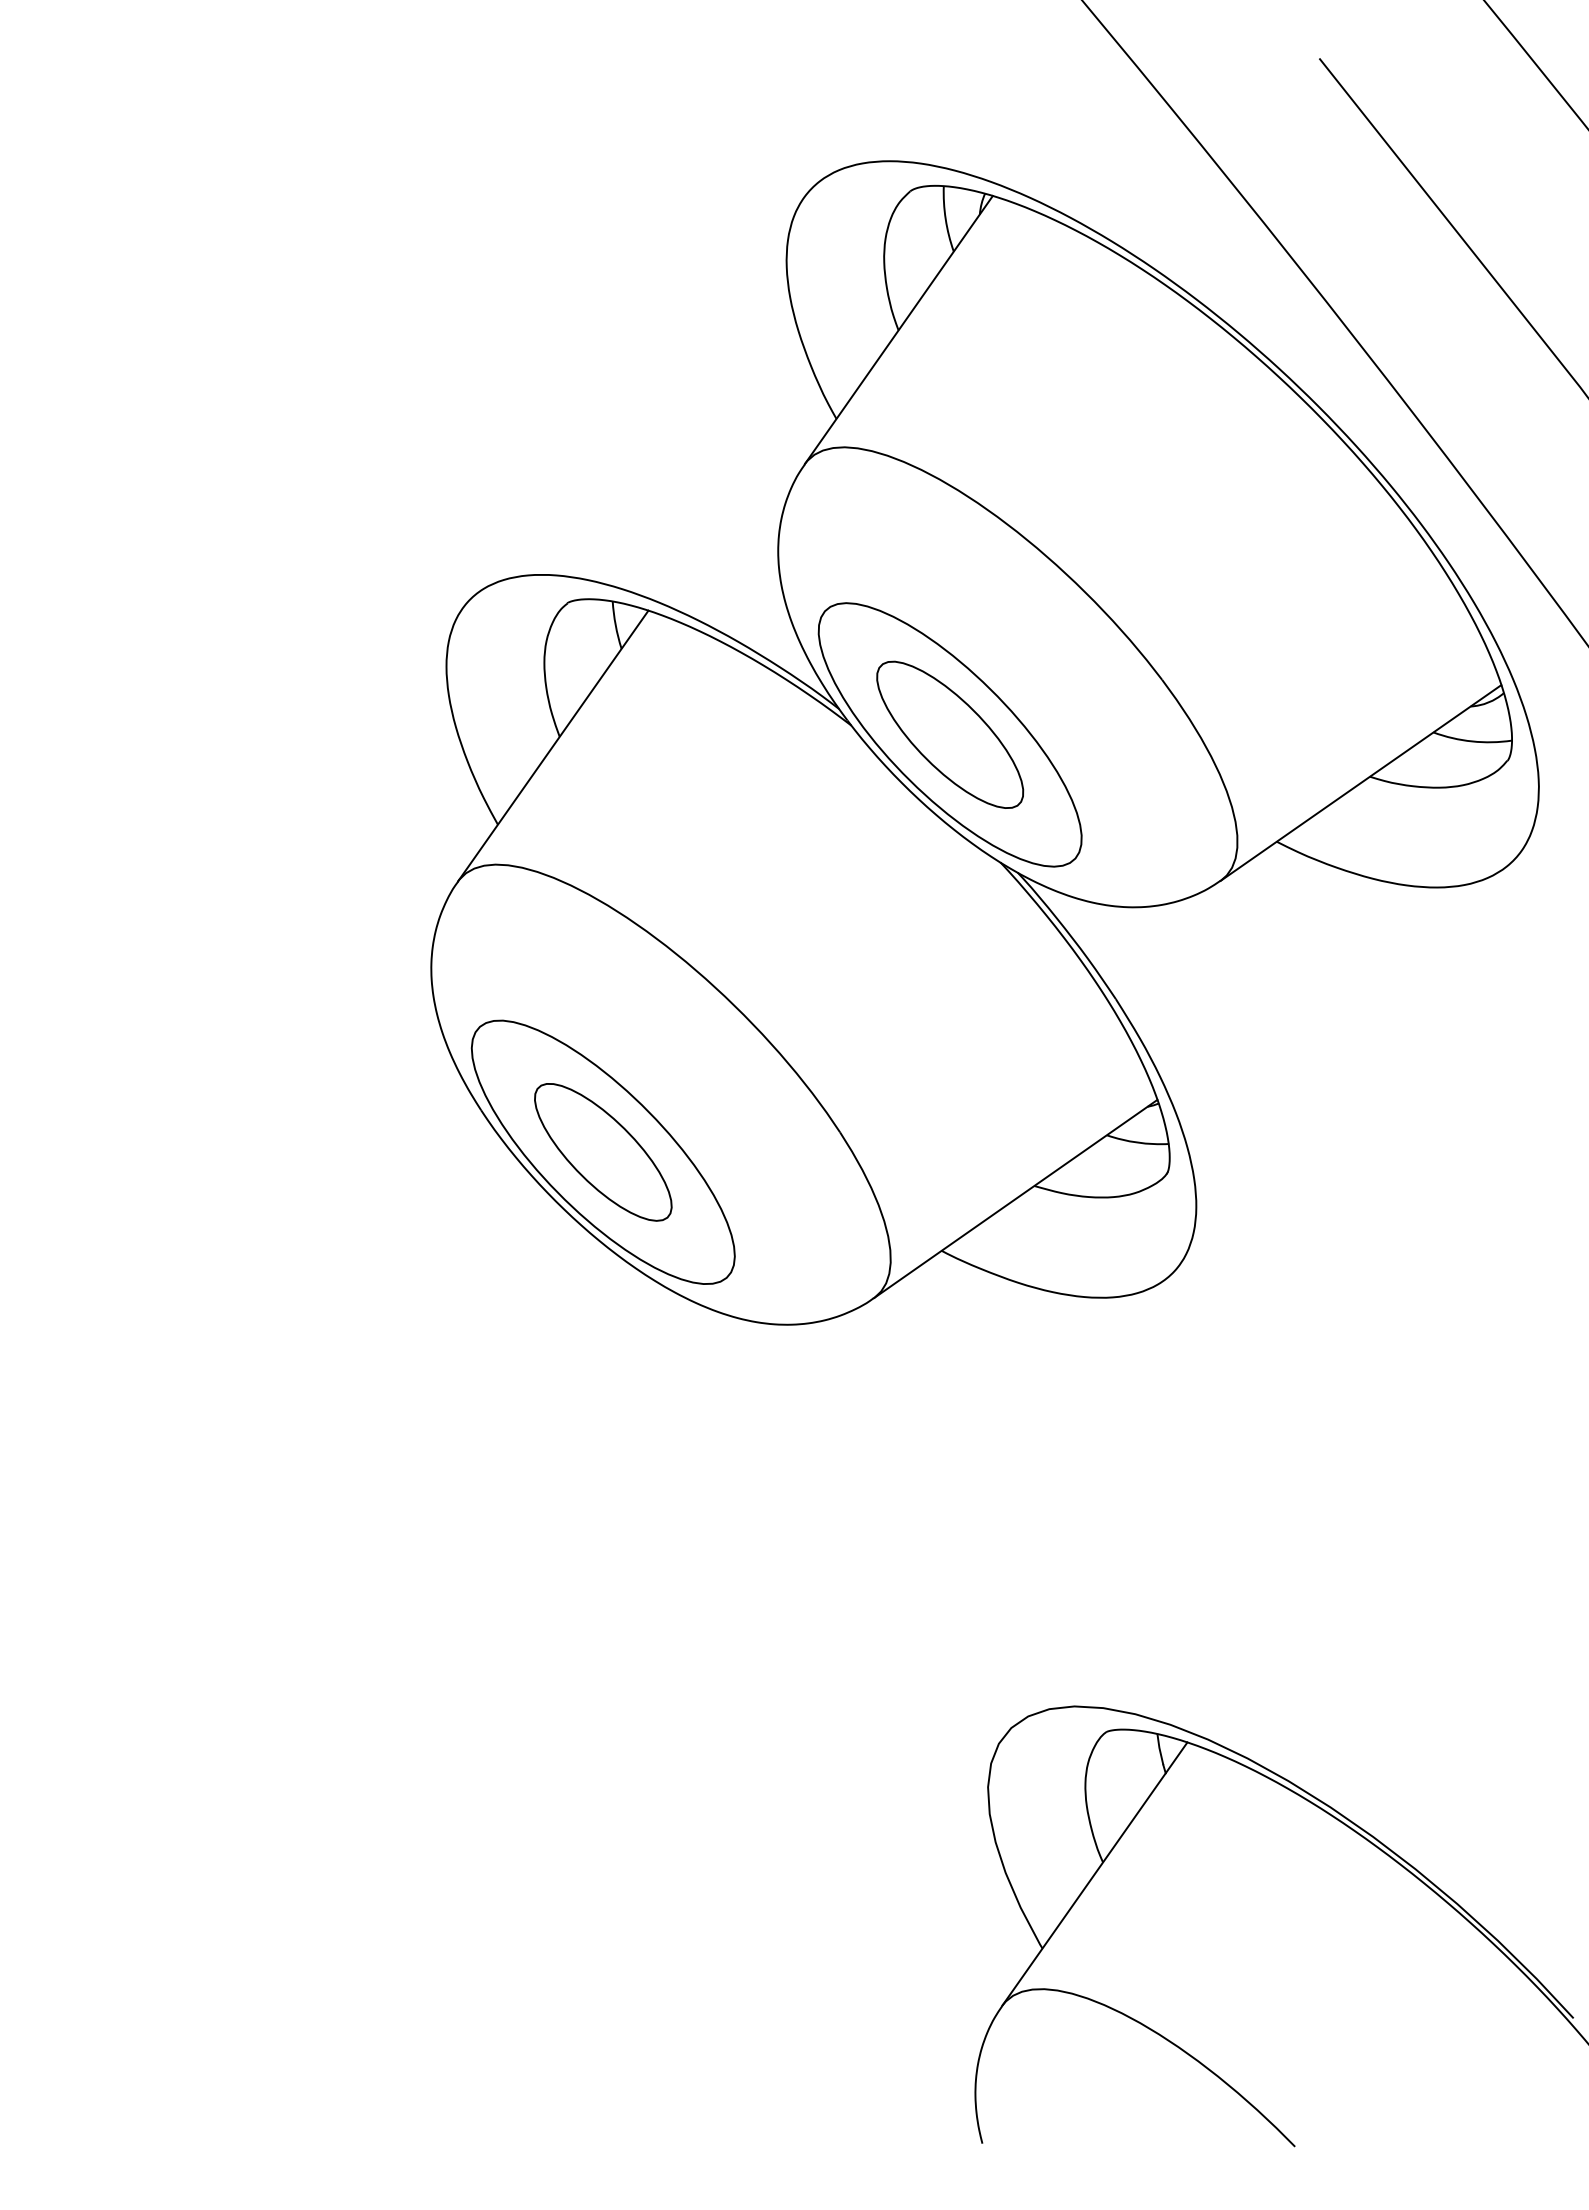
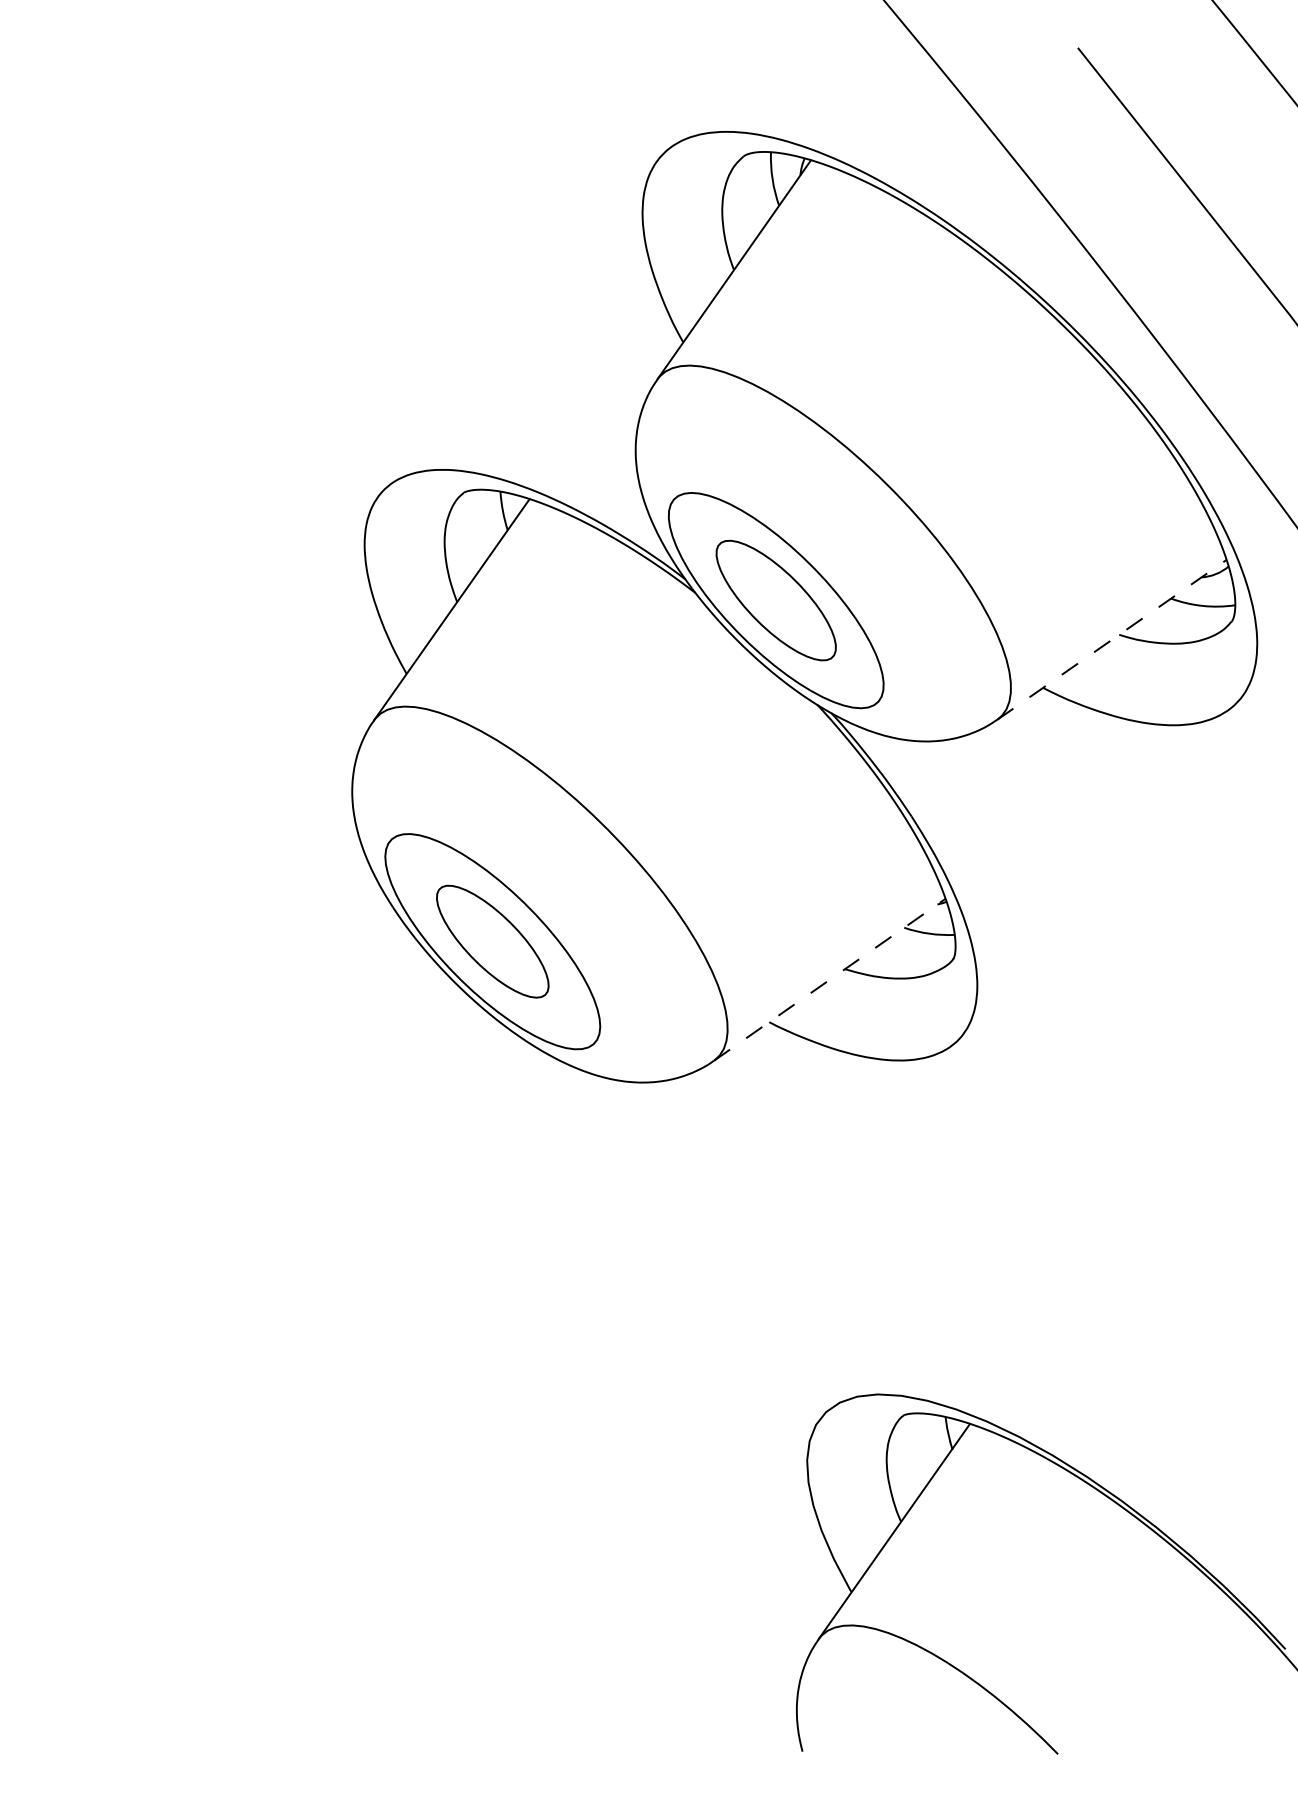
line: (1361, 782) -> (1112, 639), solid -> dashed
line: (1015, 1199) -> (829, 980), solid -> dashed

